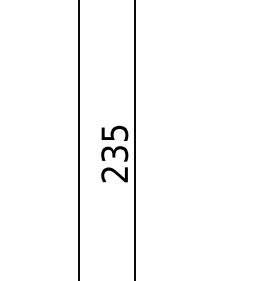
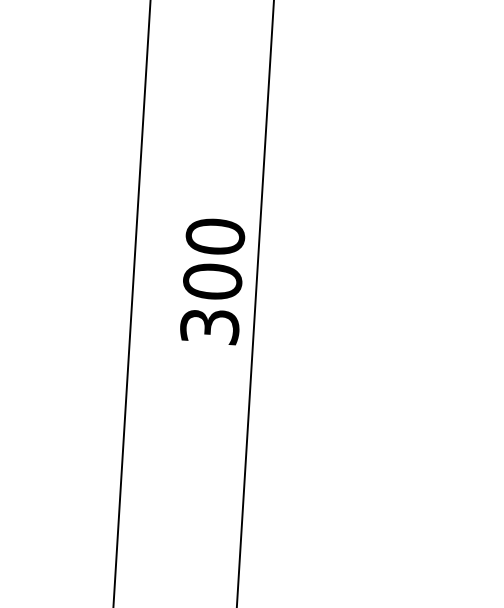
text: (114, 153) -> (212, 280), 235 -> 300

